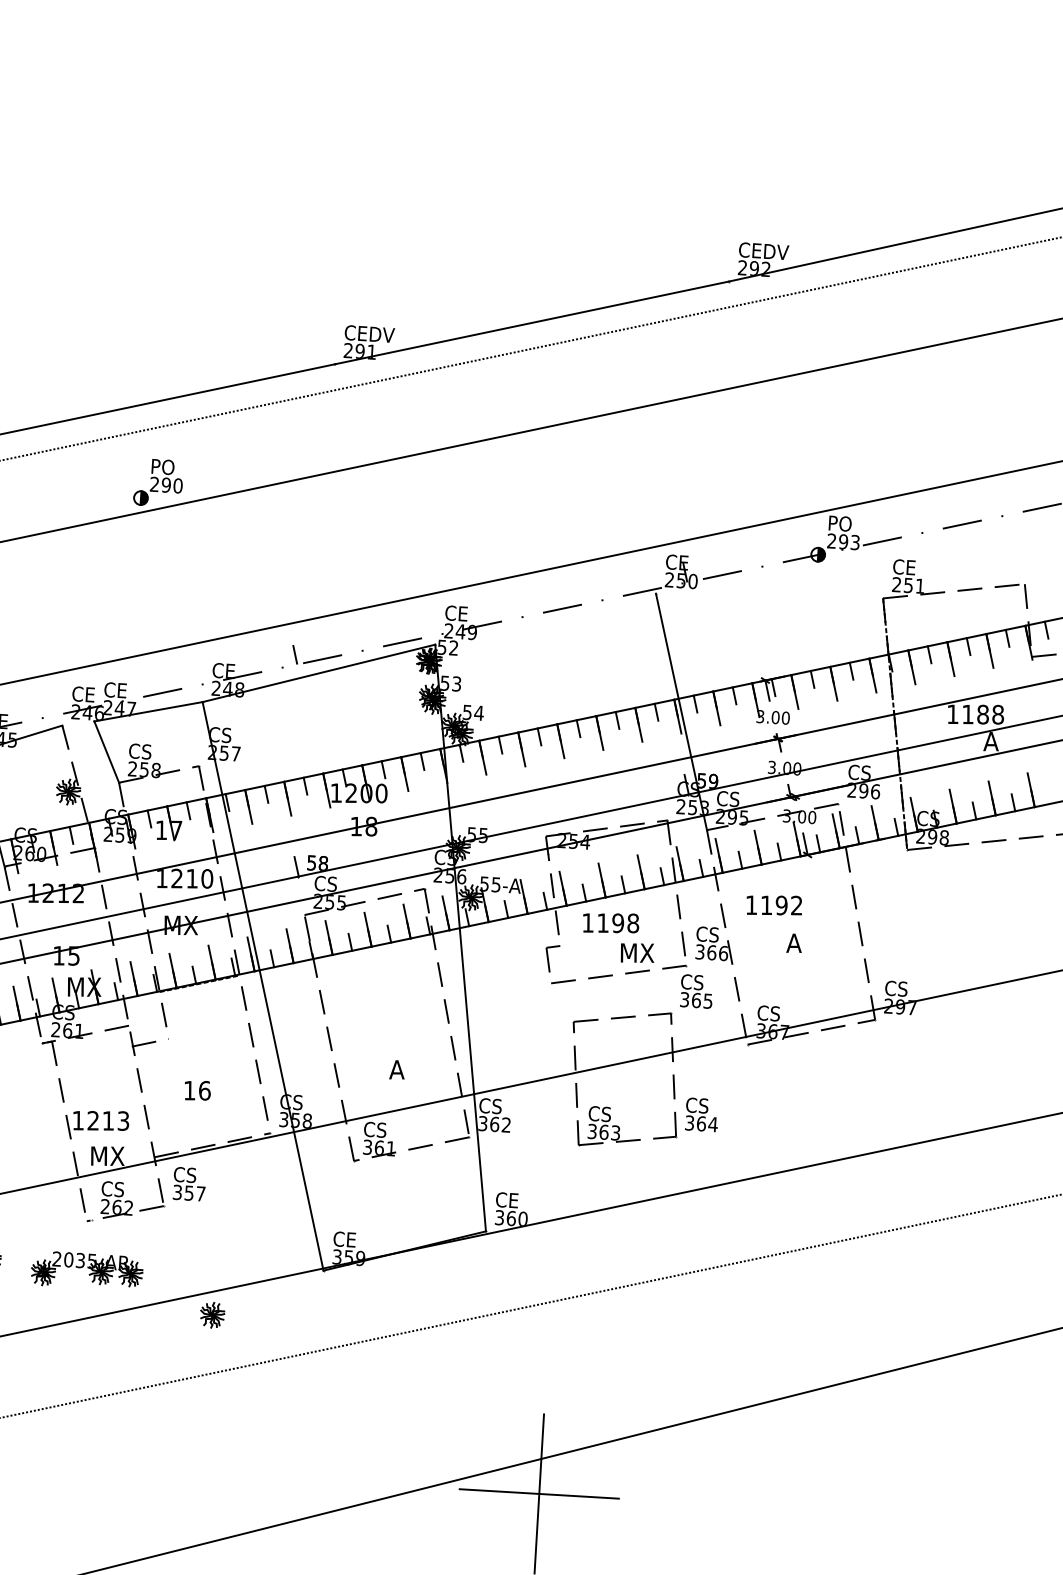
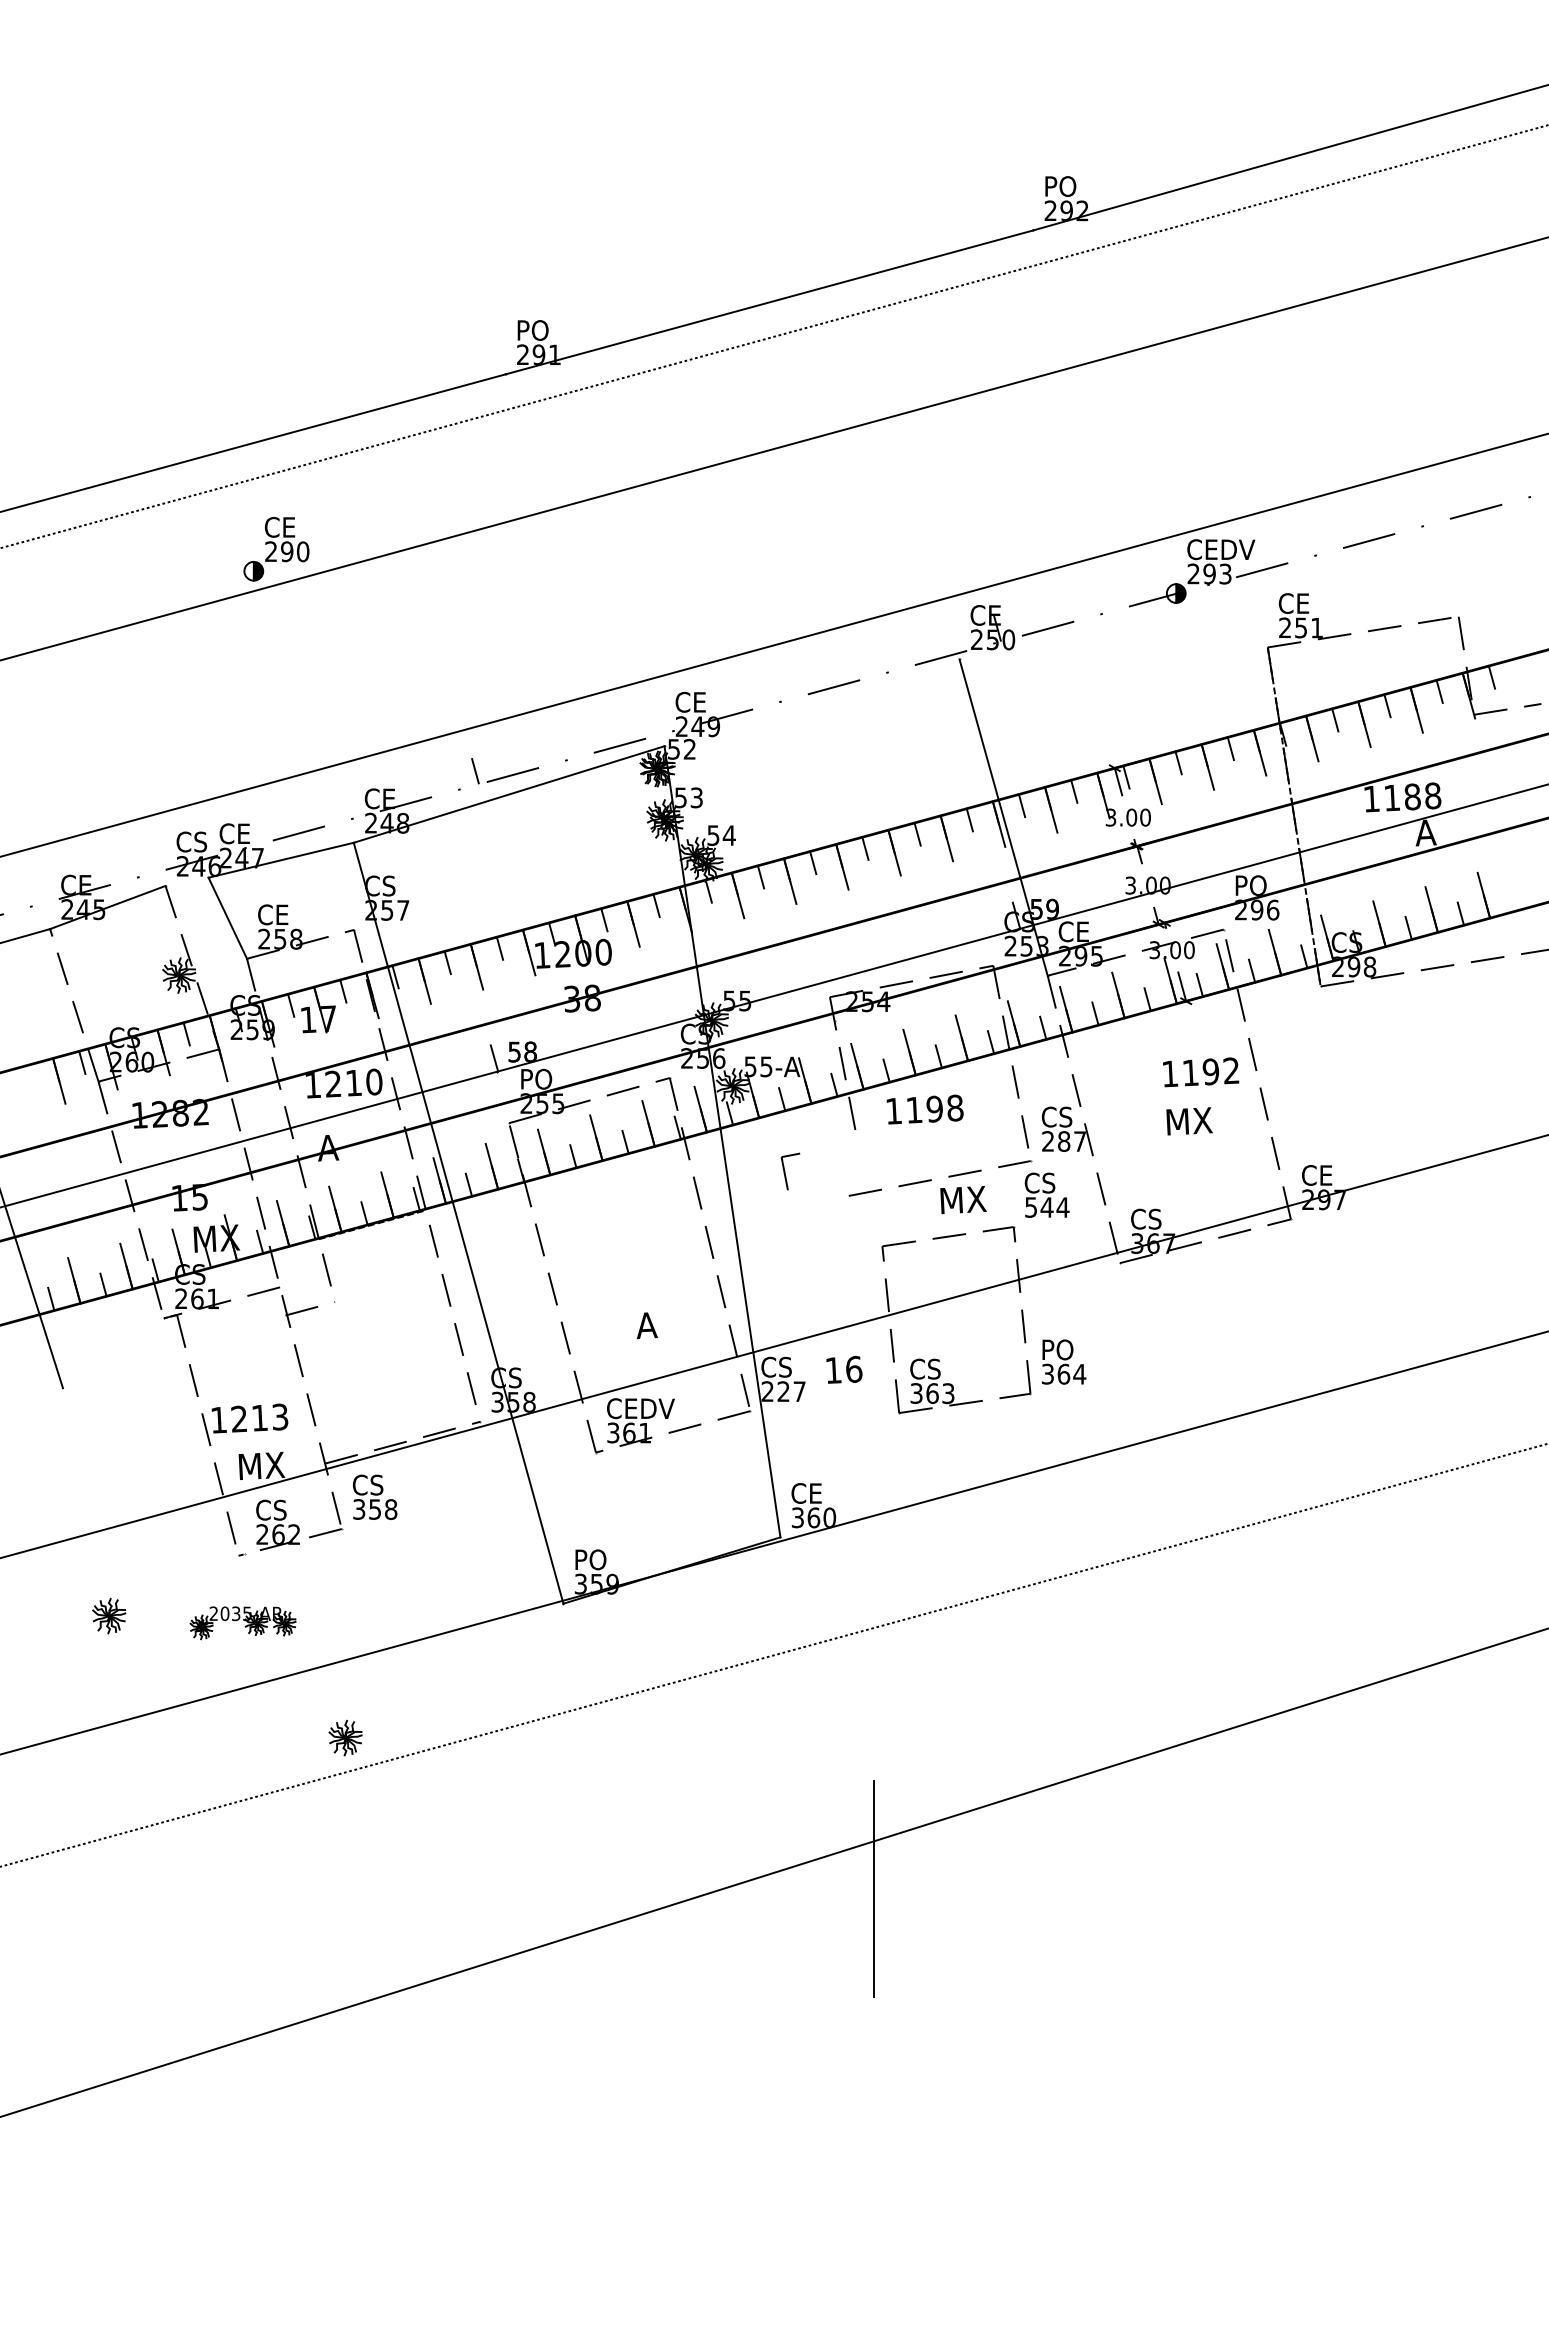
text: (764, 251) -> (1078, 186), CEDV -> PO
text: (369, 334) -> (550, 330), CEDV -> PO
text: (162, 466) -> (280, 526), PO -> CE
text: (853, 524) -> (1221, 549), PO -> CEDV
text: (90, 694) -> (200, 841), CE -> CS
text: (146, 751) -> (281, 914), CS -> CE
text: (860, 772) -> (1250, 885), CS -> PO
text: (734, 799) -> (1082, 931), CS -> CE
text: (356, 826) -> (572, 998), 18 -> 38
text: (326, 883) -> (536, 1078), CS -> PO
text: (63, 892) -> (180, 1112), 1212 -> 1282
text: (774, 905) -> (1201, 1072), moved
text: (181, 925) -> (342, 1147), MX -> A
text: (804, 943) -> (1188, 1121), A -> MX
text: (712, 952) -> (1064, 1141), 366 -> 287
text: (637, 953) -> (963, 1200), moved
part: (552, 958) -> (790, 1171), moved
text: (902, 989) -> (1325, 1175), CS -> CE
text: (696, 1000) -> (1047, 1207), 365 -> 544
text: (197, 1090) -> (844, 1369), moved
text: (697, 1105) -> (1057, 1349), CS -> PO
text: (494, 1124) -> (783, 1391), 362 -> 227
text: (395, 1130) -> (649, 1408), CS -> CEDV
text: (201, 1193) -> (391, 1509), 357 -> 358
text: (345, 1239) -> (590, 1559), CE -> PO
part: (86, 1271) -> (242, 1623), size x0.7
part: (212, 1314) -> (345, 1737), moved
line: (539, 1493) -> (873, 1888), removed

